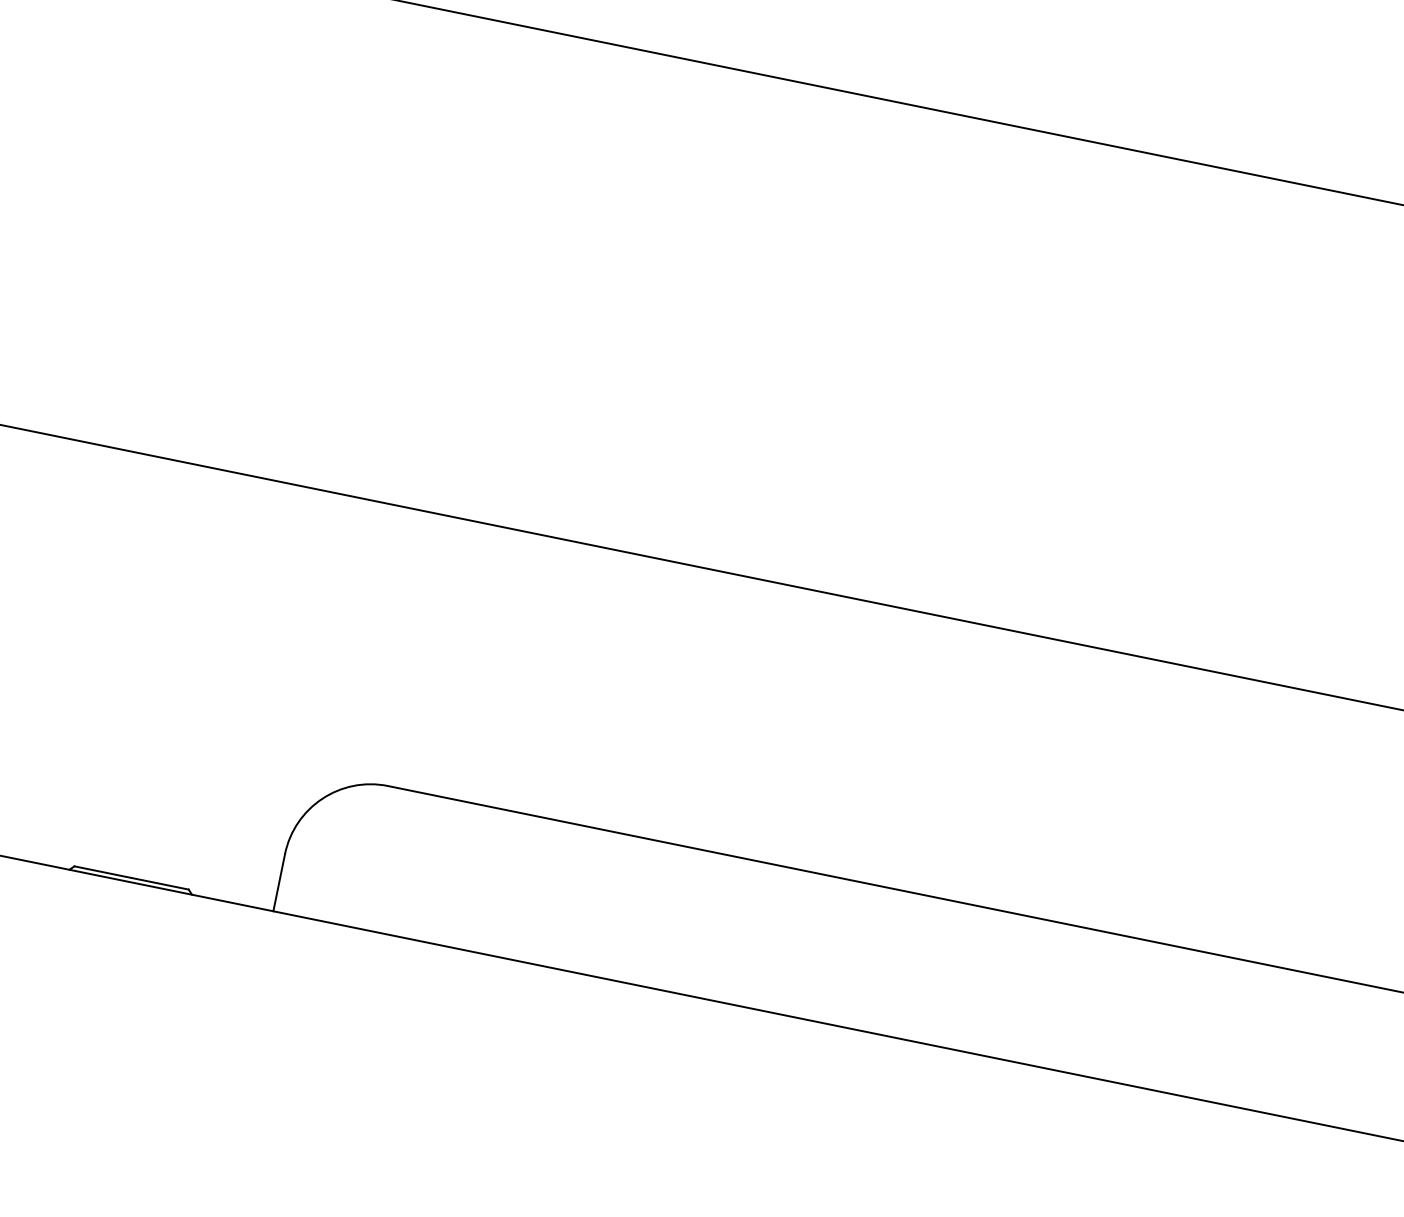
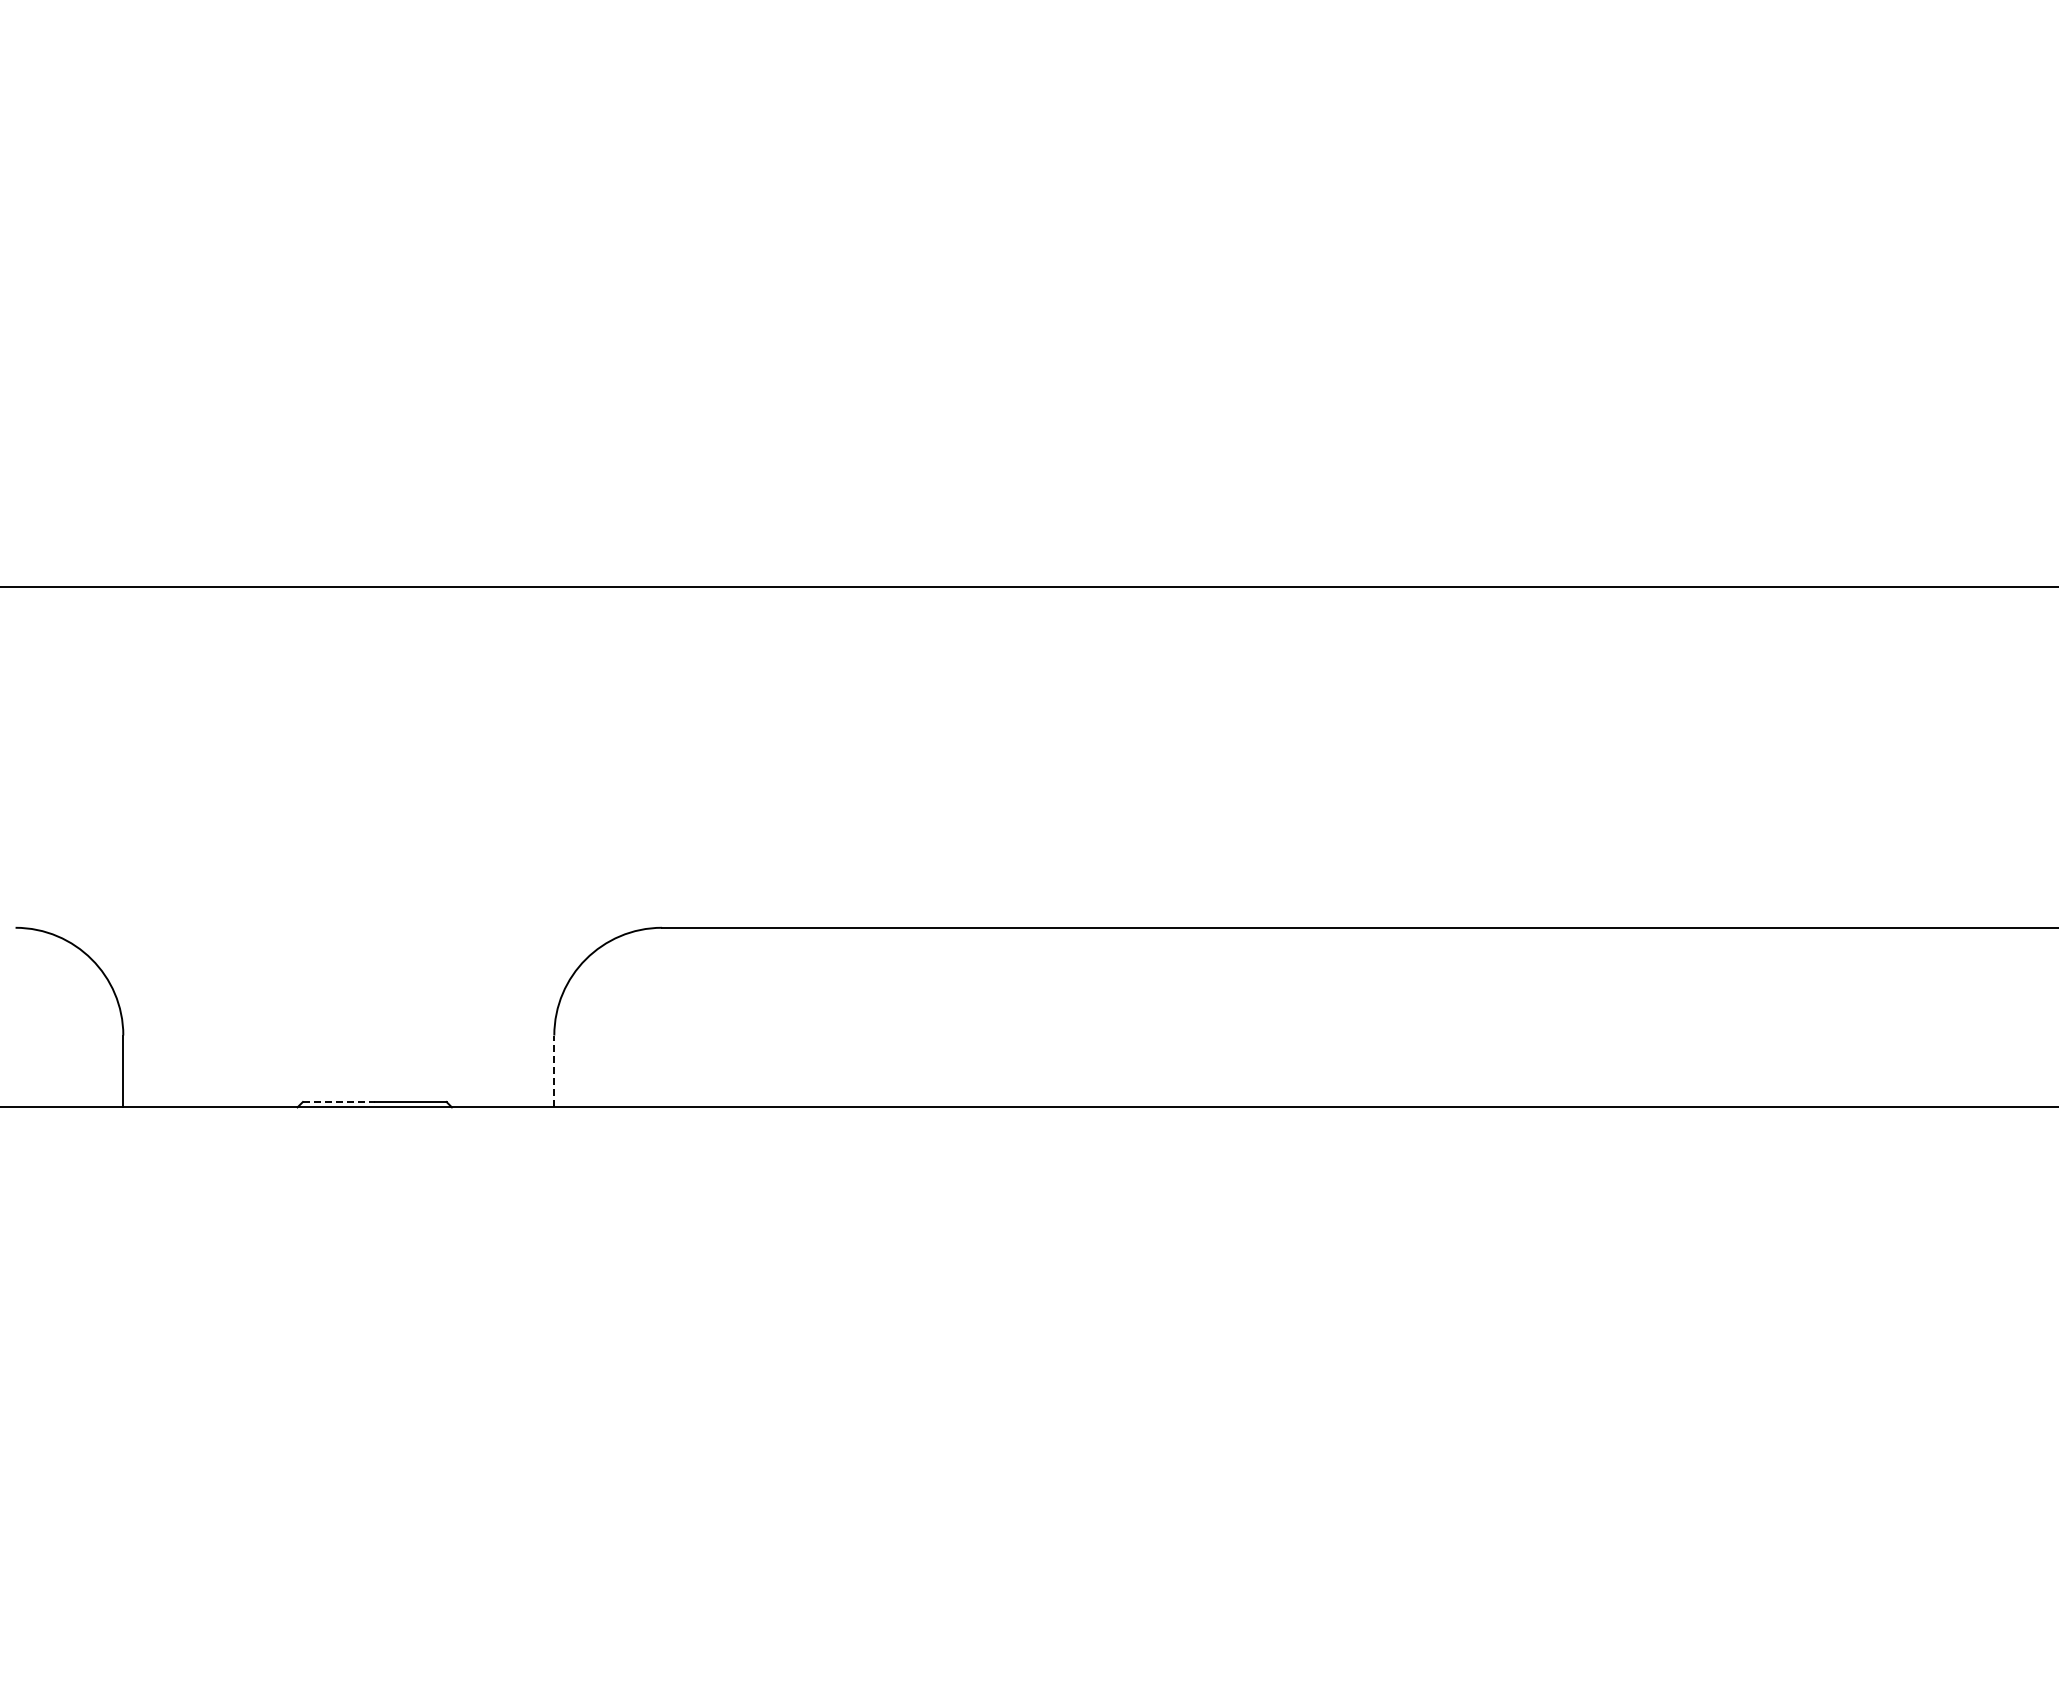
line: (102, 872) -> (338, 1102), solid -> dashed
line: (279, 882) -> (554, 1071), solid -> dashed

